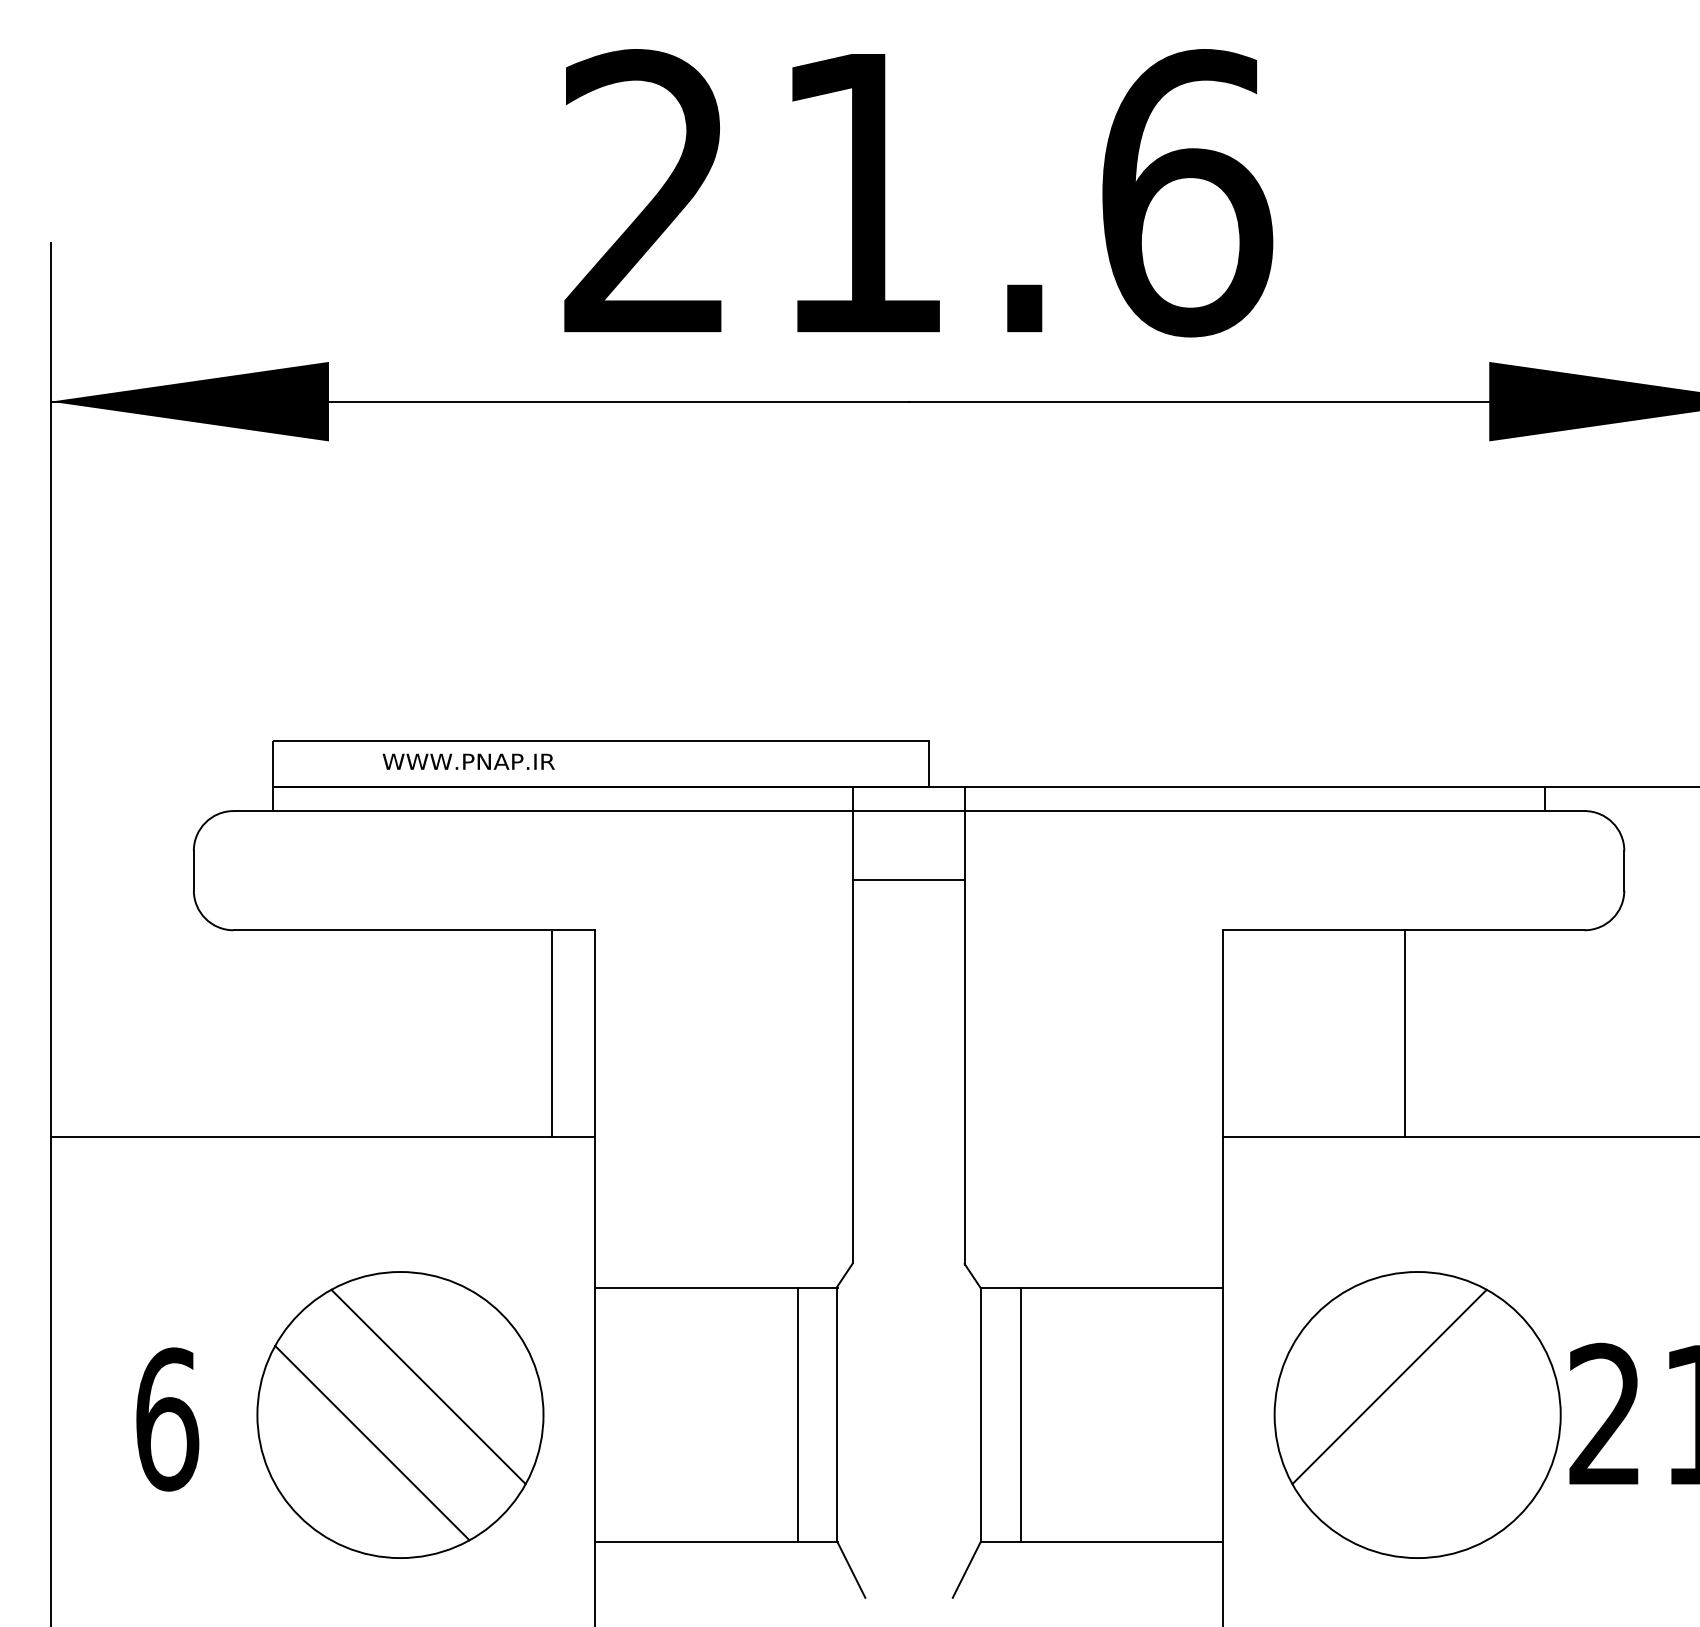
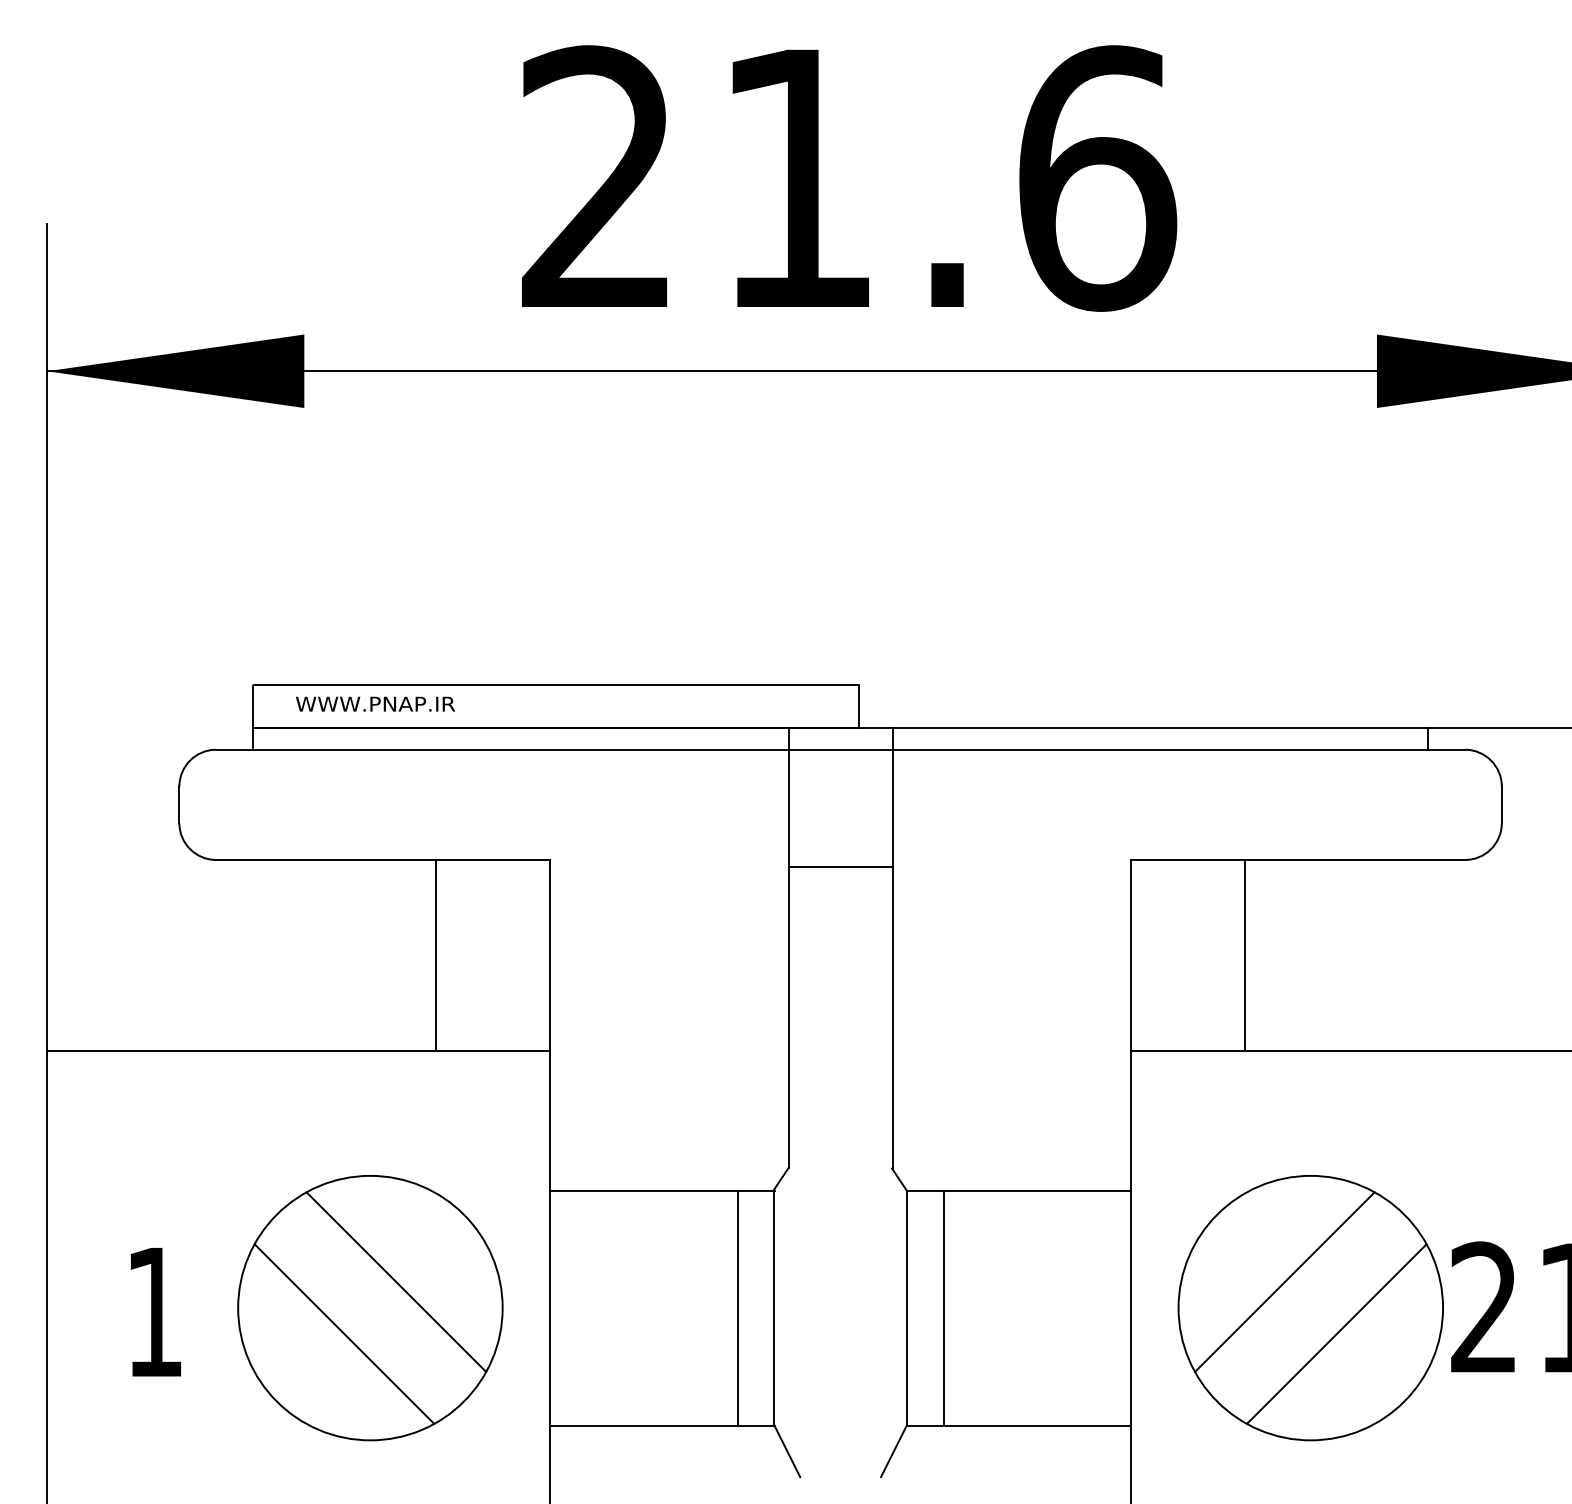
text: (468, 761) -> (375, 703), moved
line: (908, 880) -> (840, 867), moved
line: (551, 1032) -> (436, 954), moved
line: (1404, 1032) -> (1244, 954), moved
text: (167, 1418) -> (155, 1311), 6 -> 1
line: (1445, 1442) -> (1336, 1333), added

